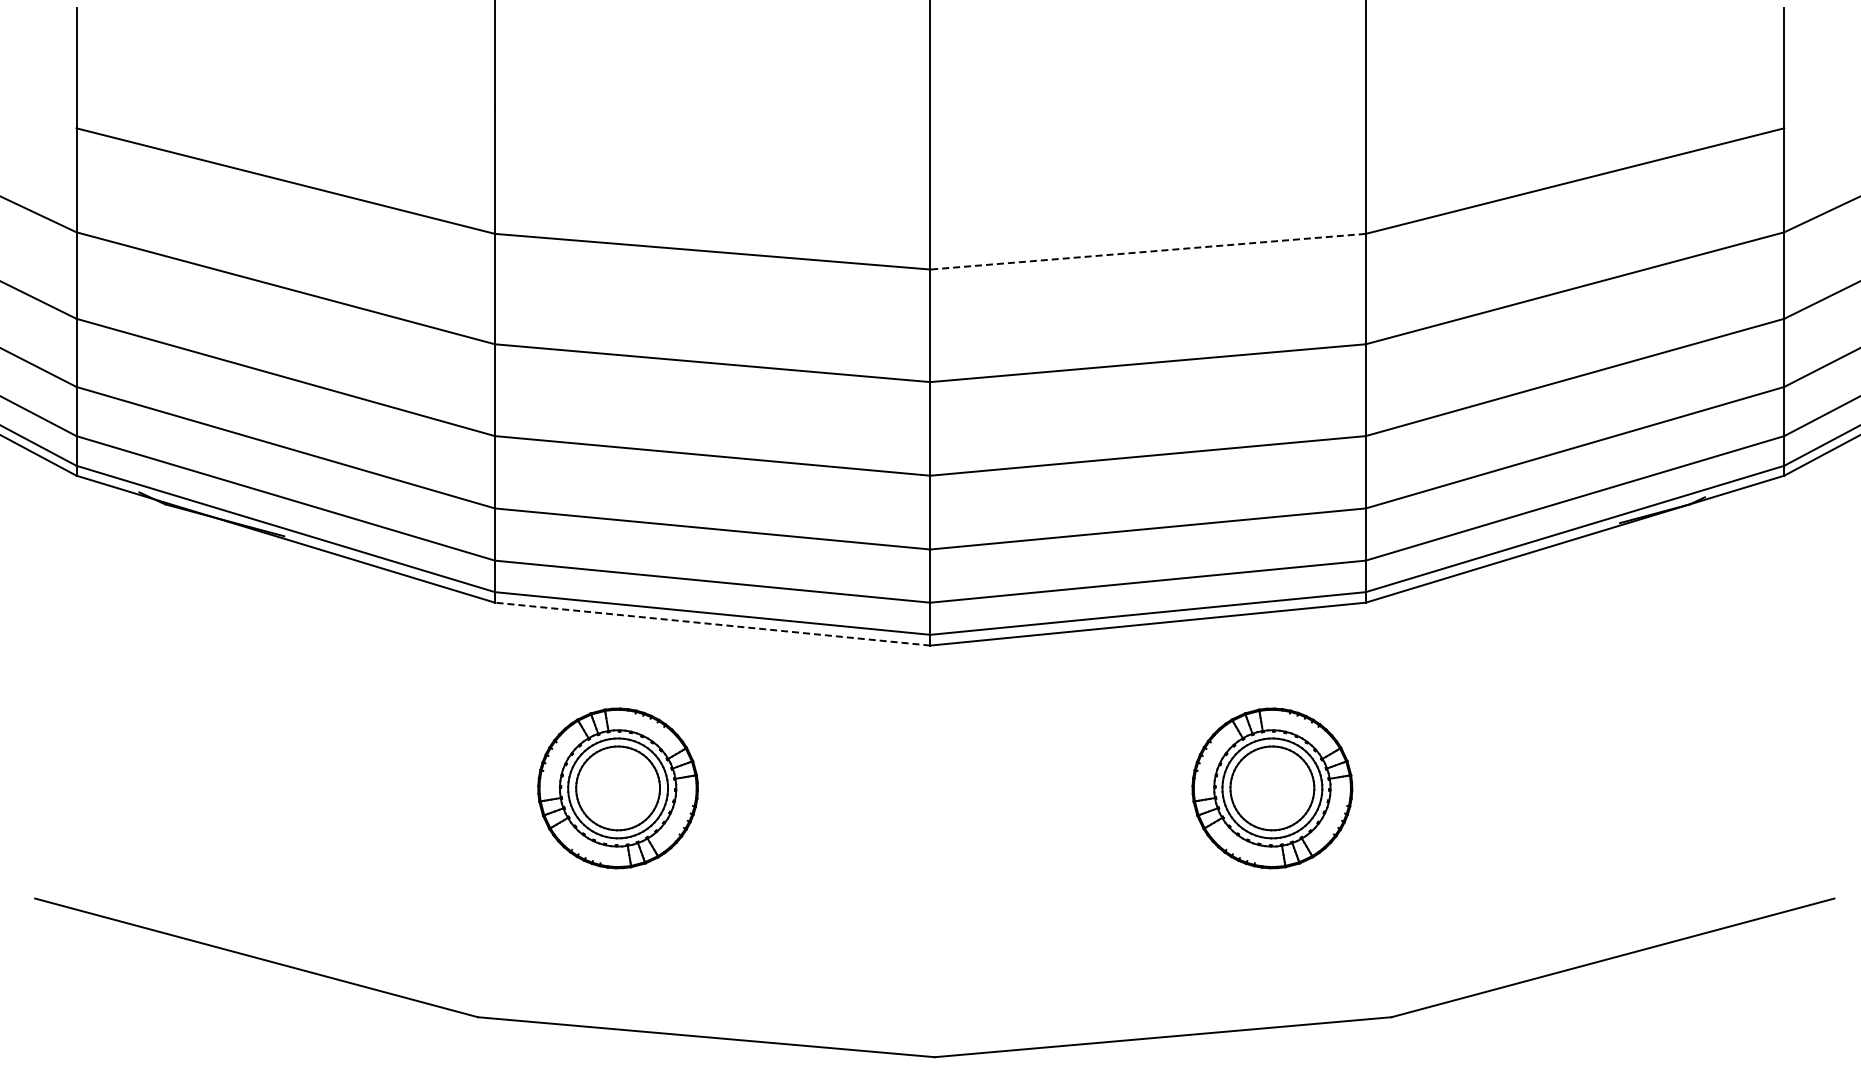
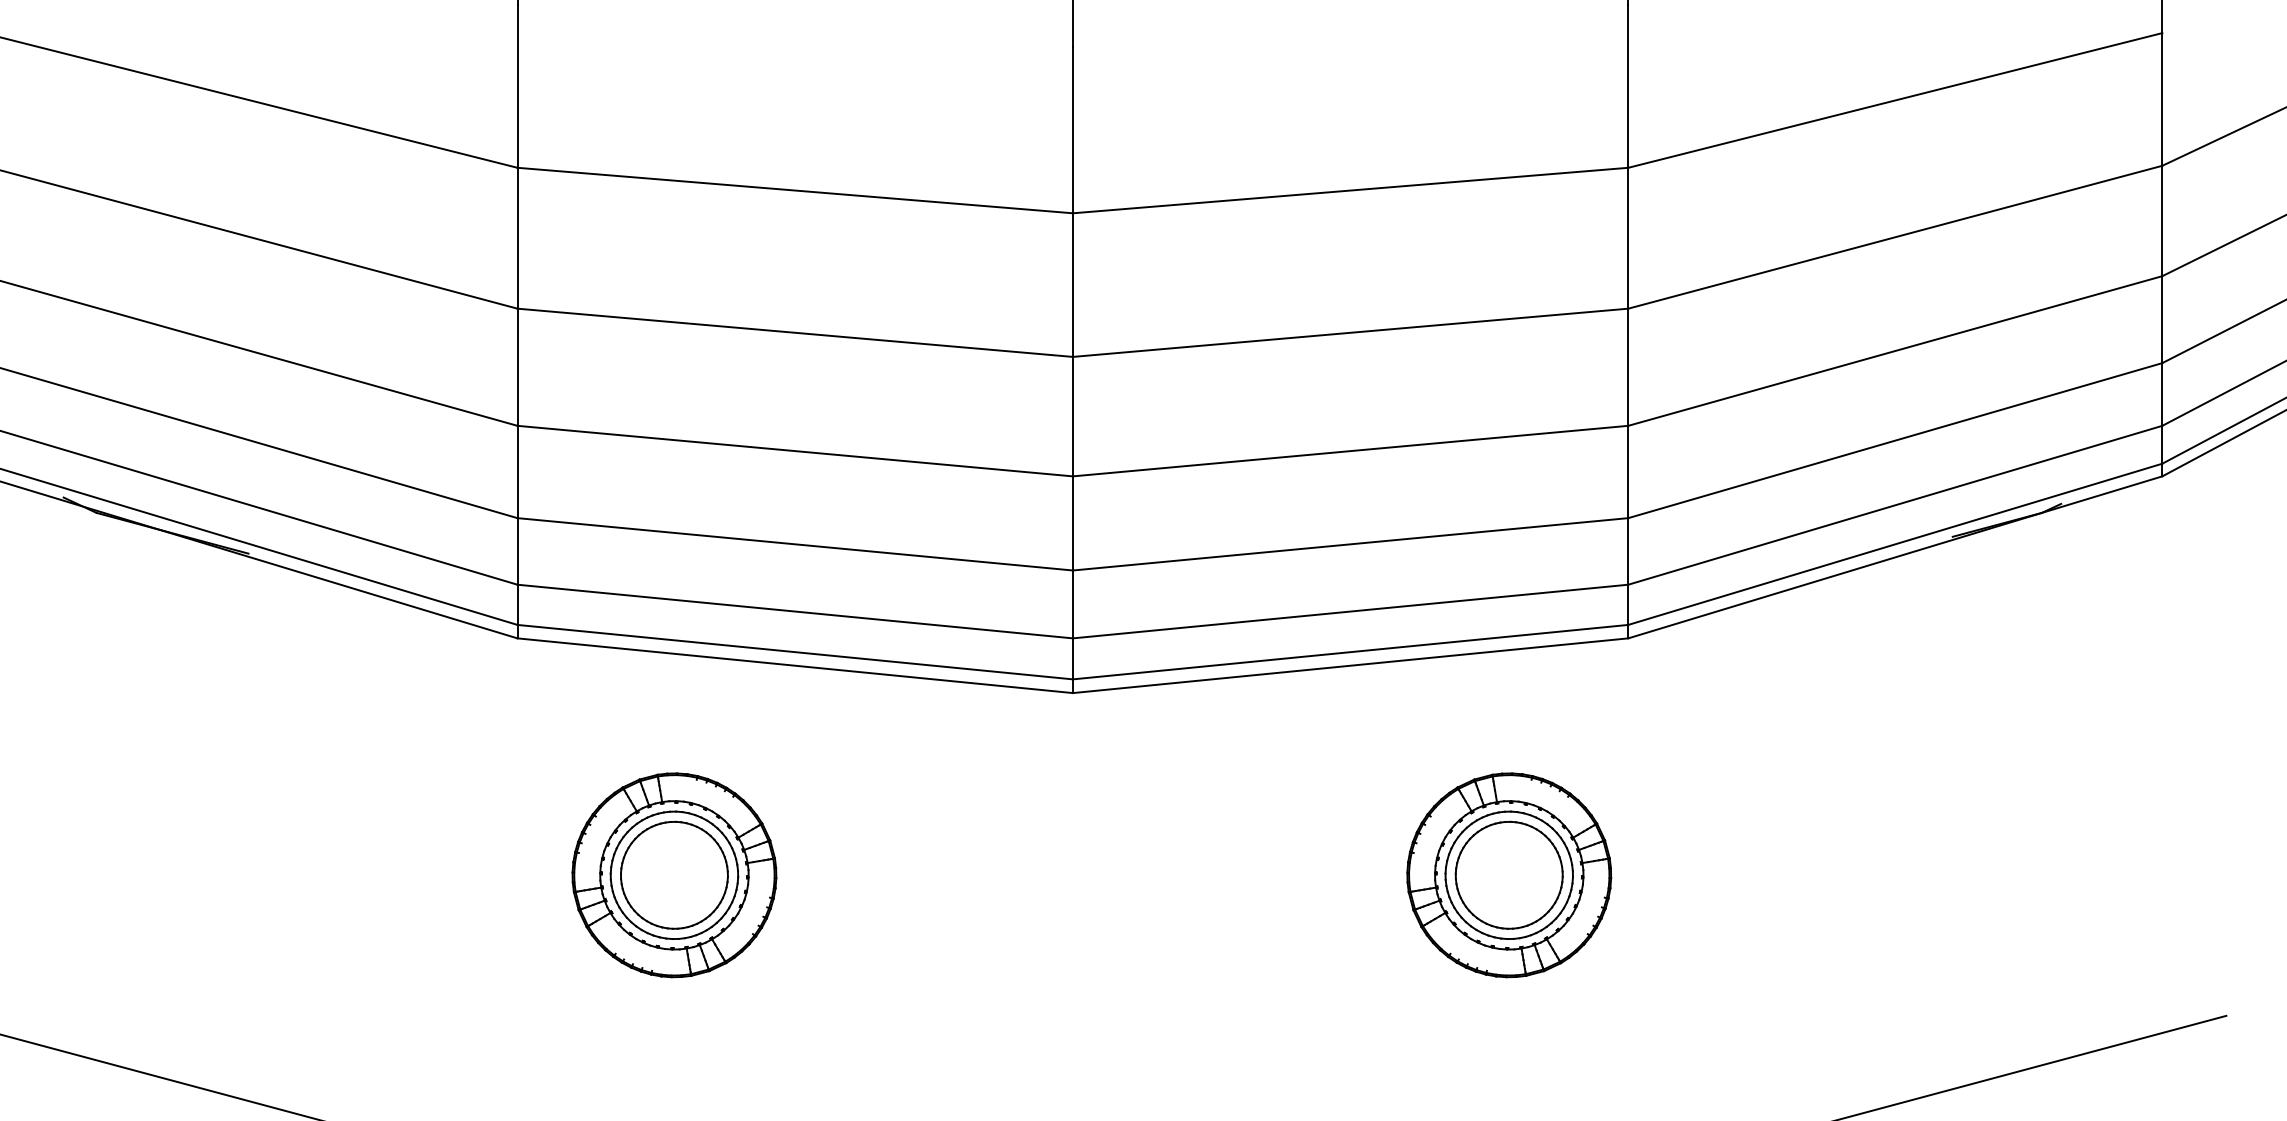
line: (1147, 251) -> (1349, 190), dashed -> solid
line: (712, 624) -> (794, 666), dashed -> solid

